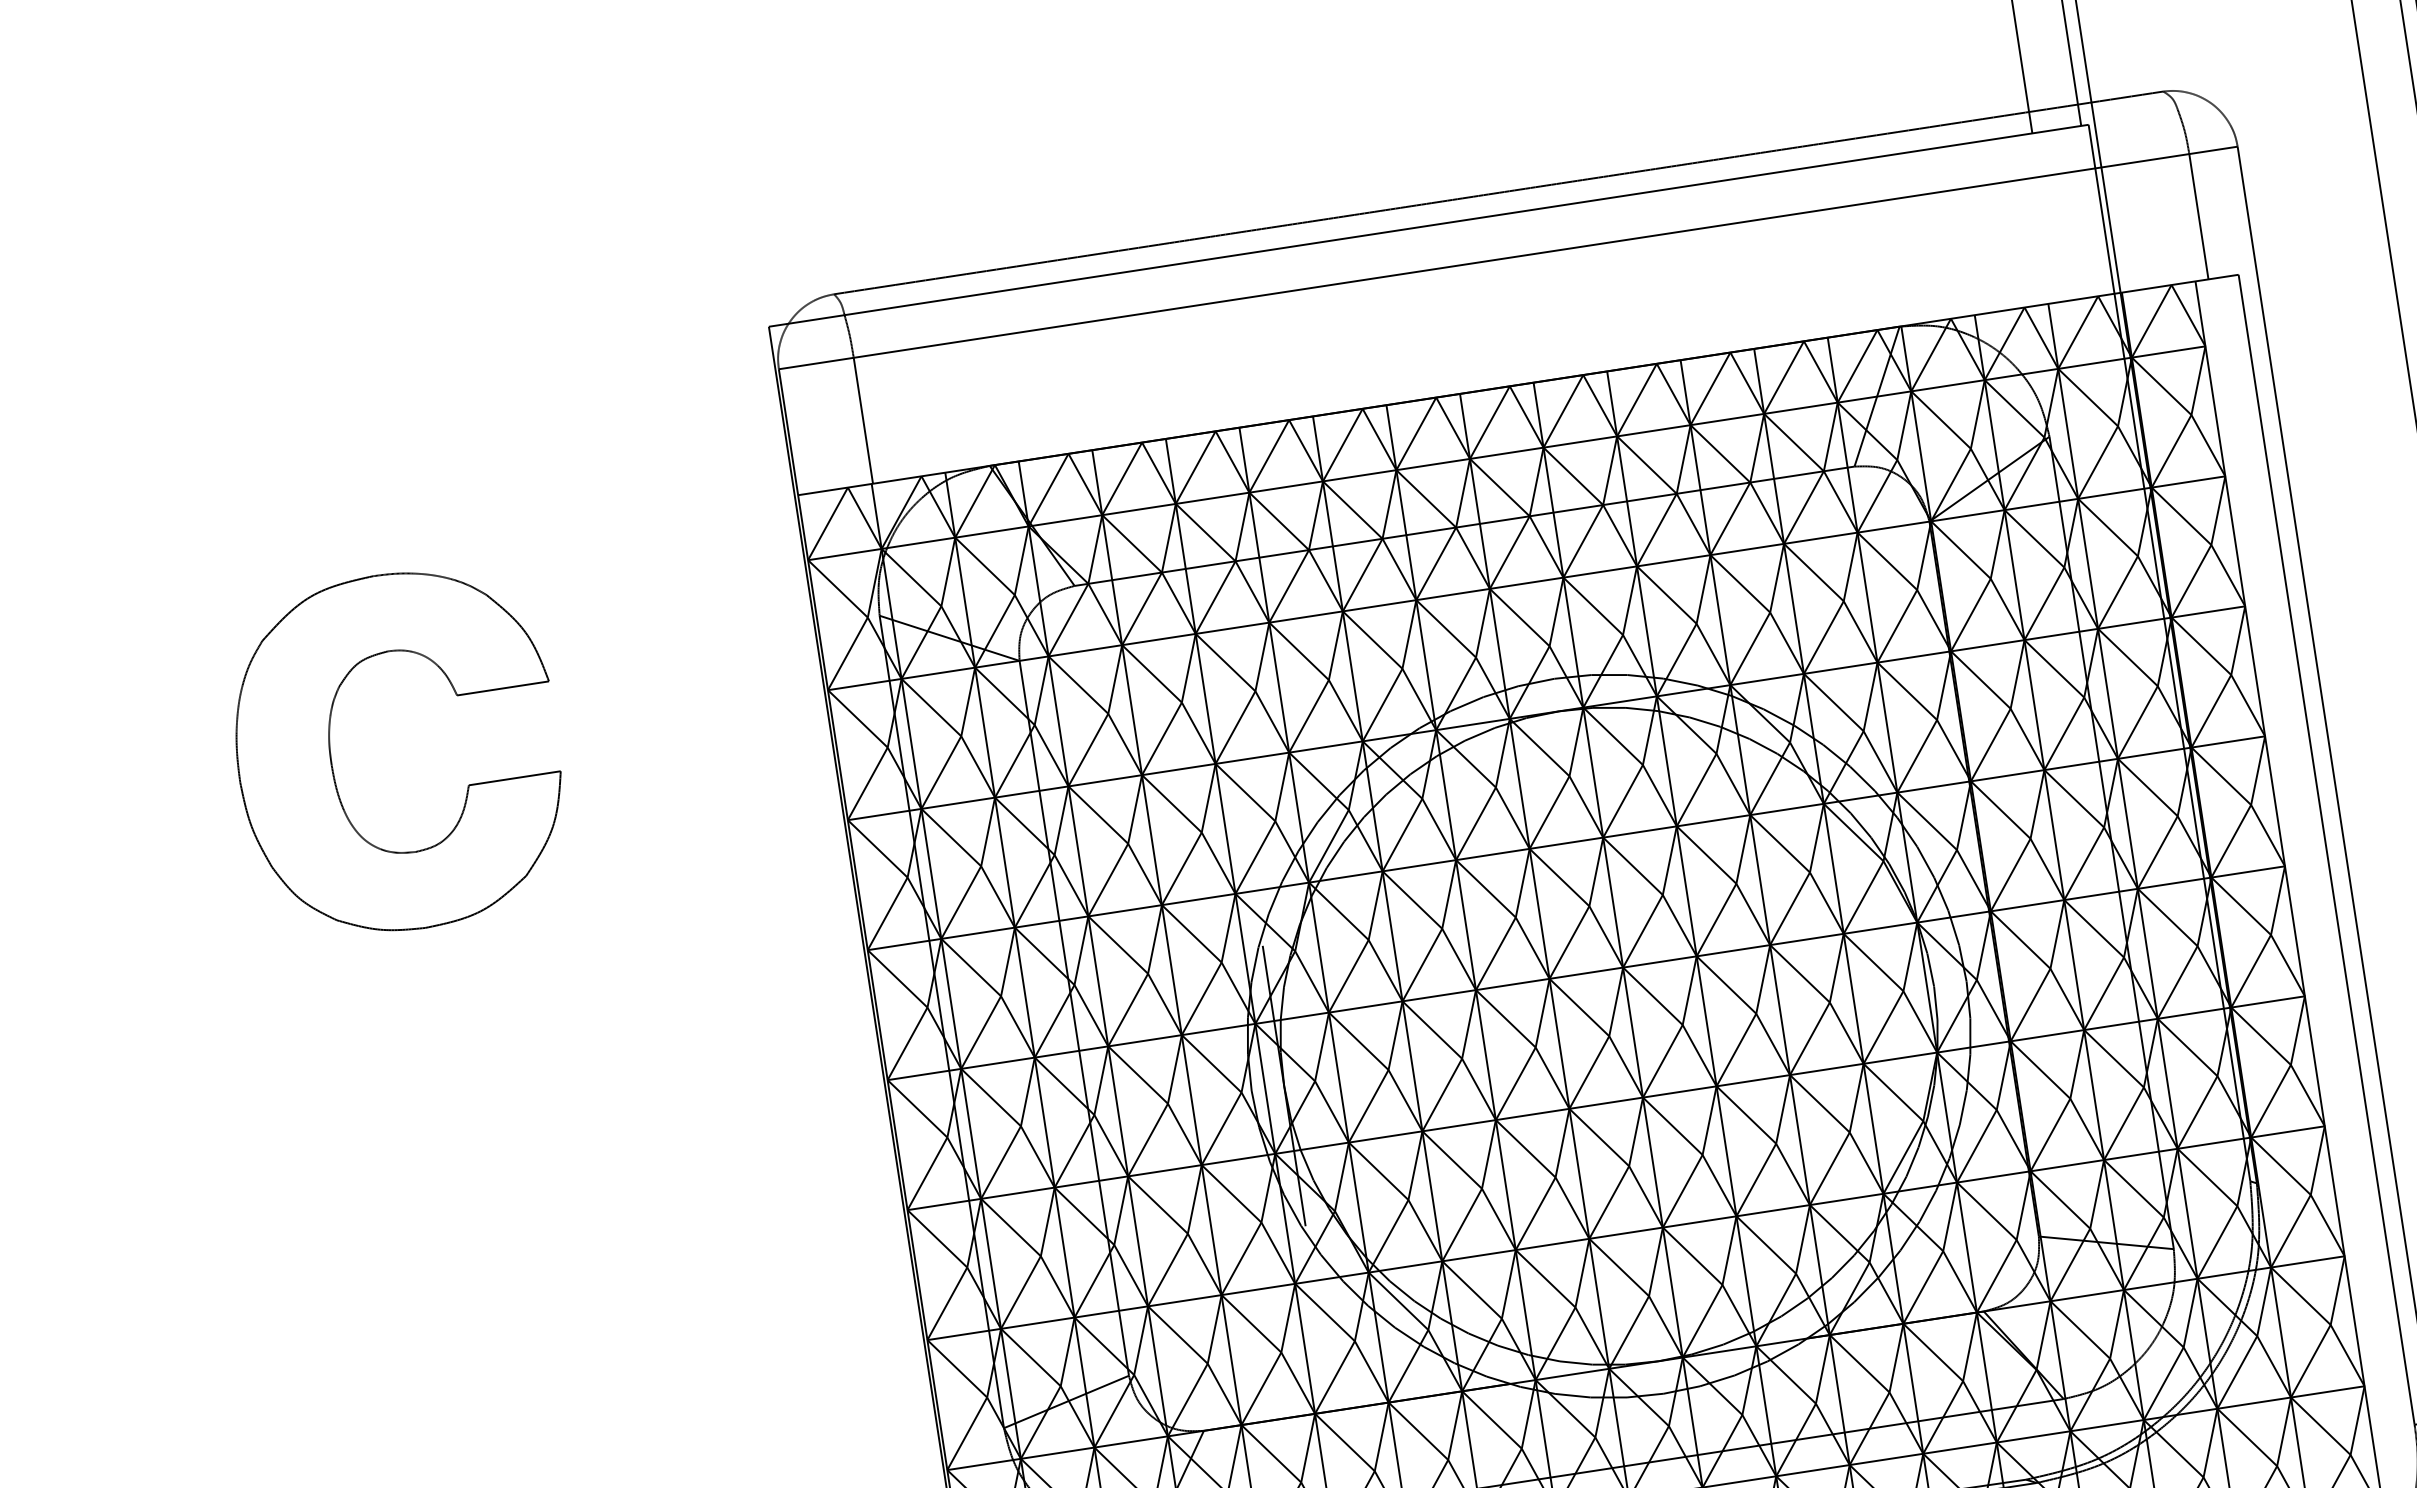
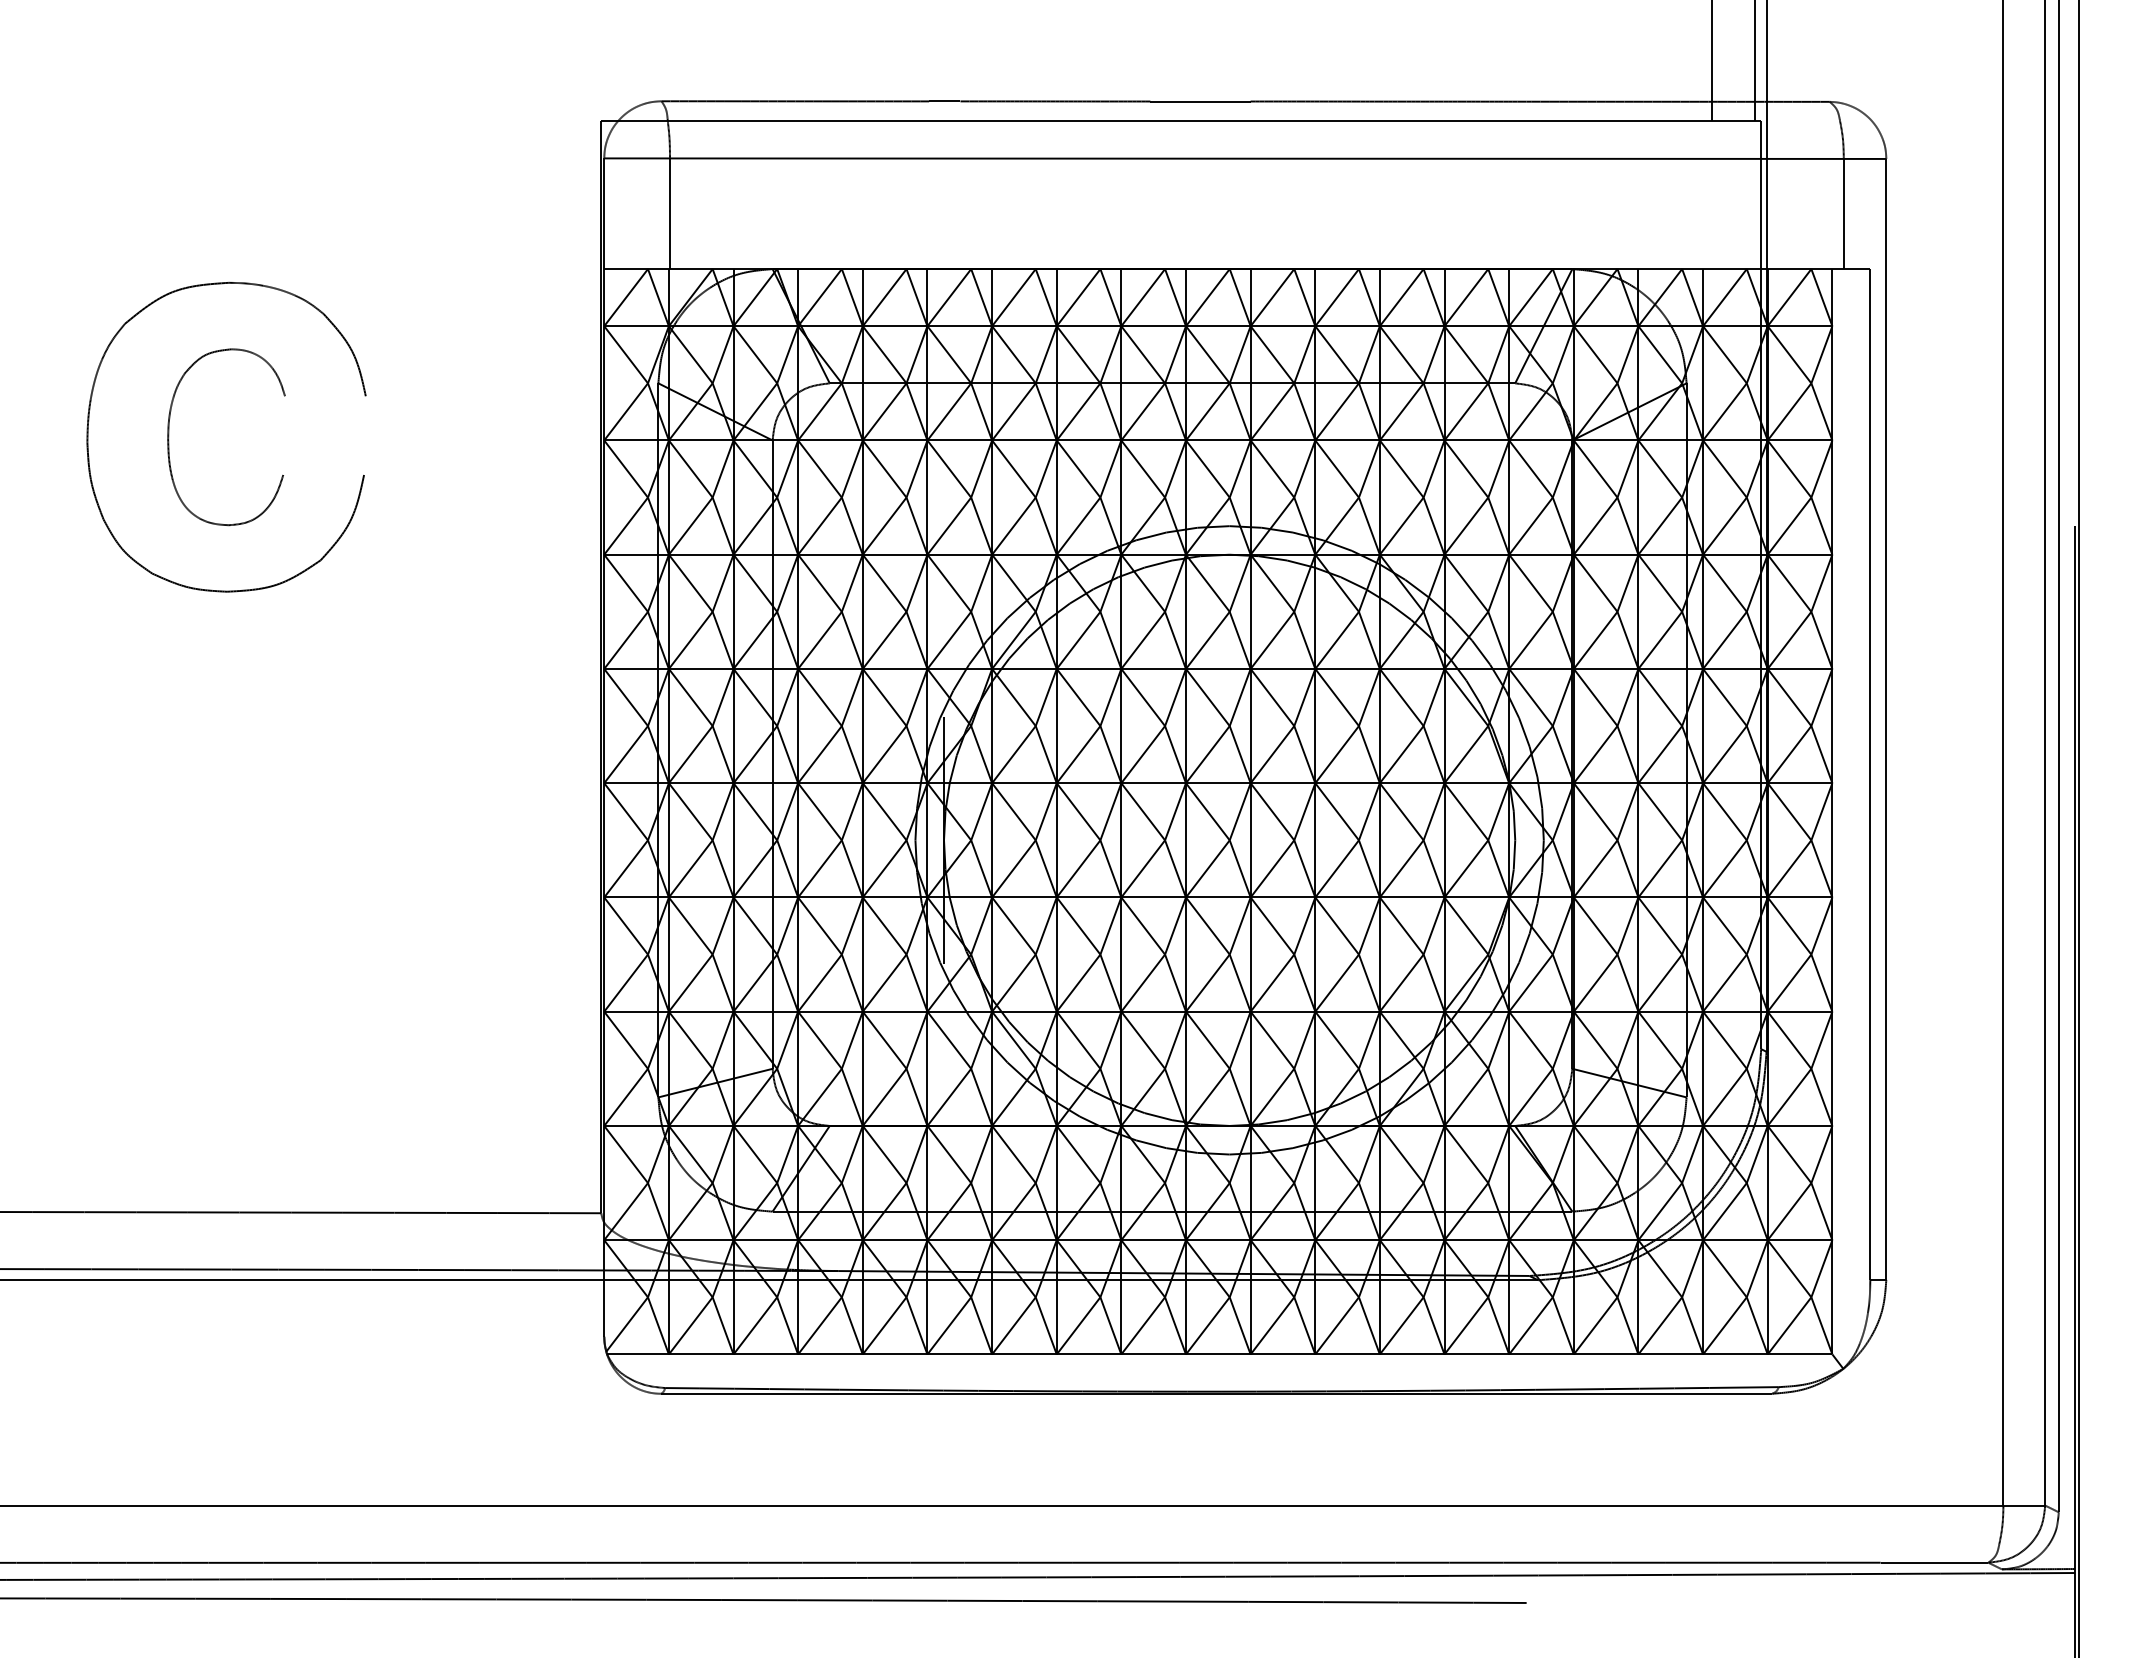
line: (503, 688) -> (325, 396), removed
line: (514, 777) -> (323, 474), removed

